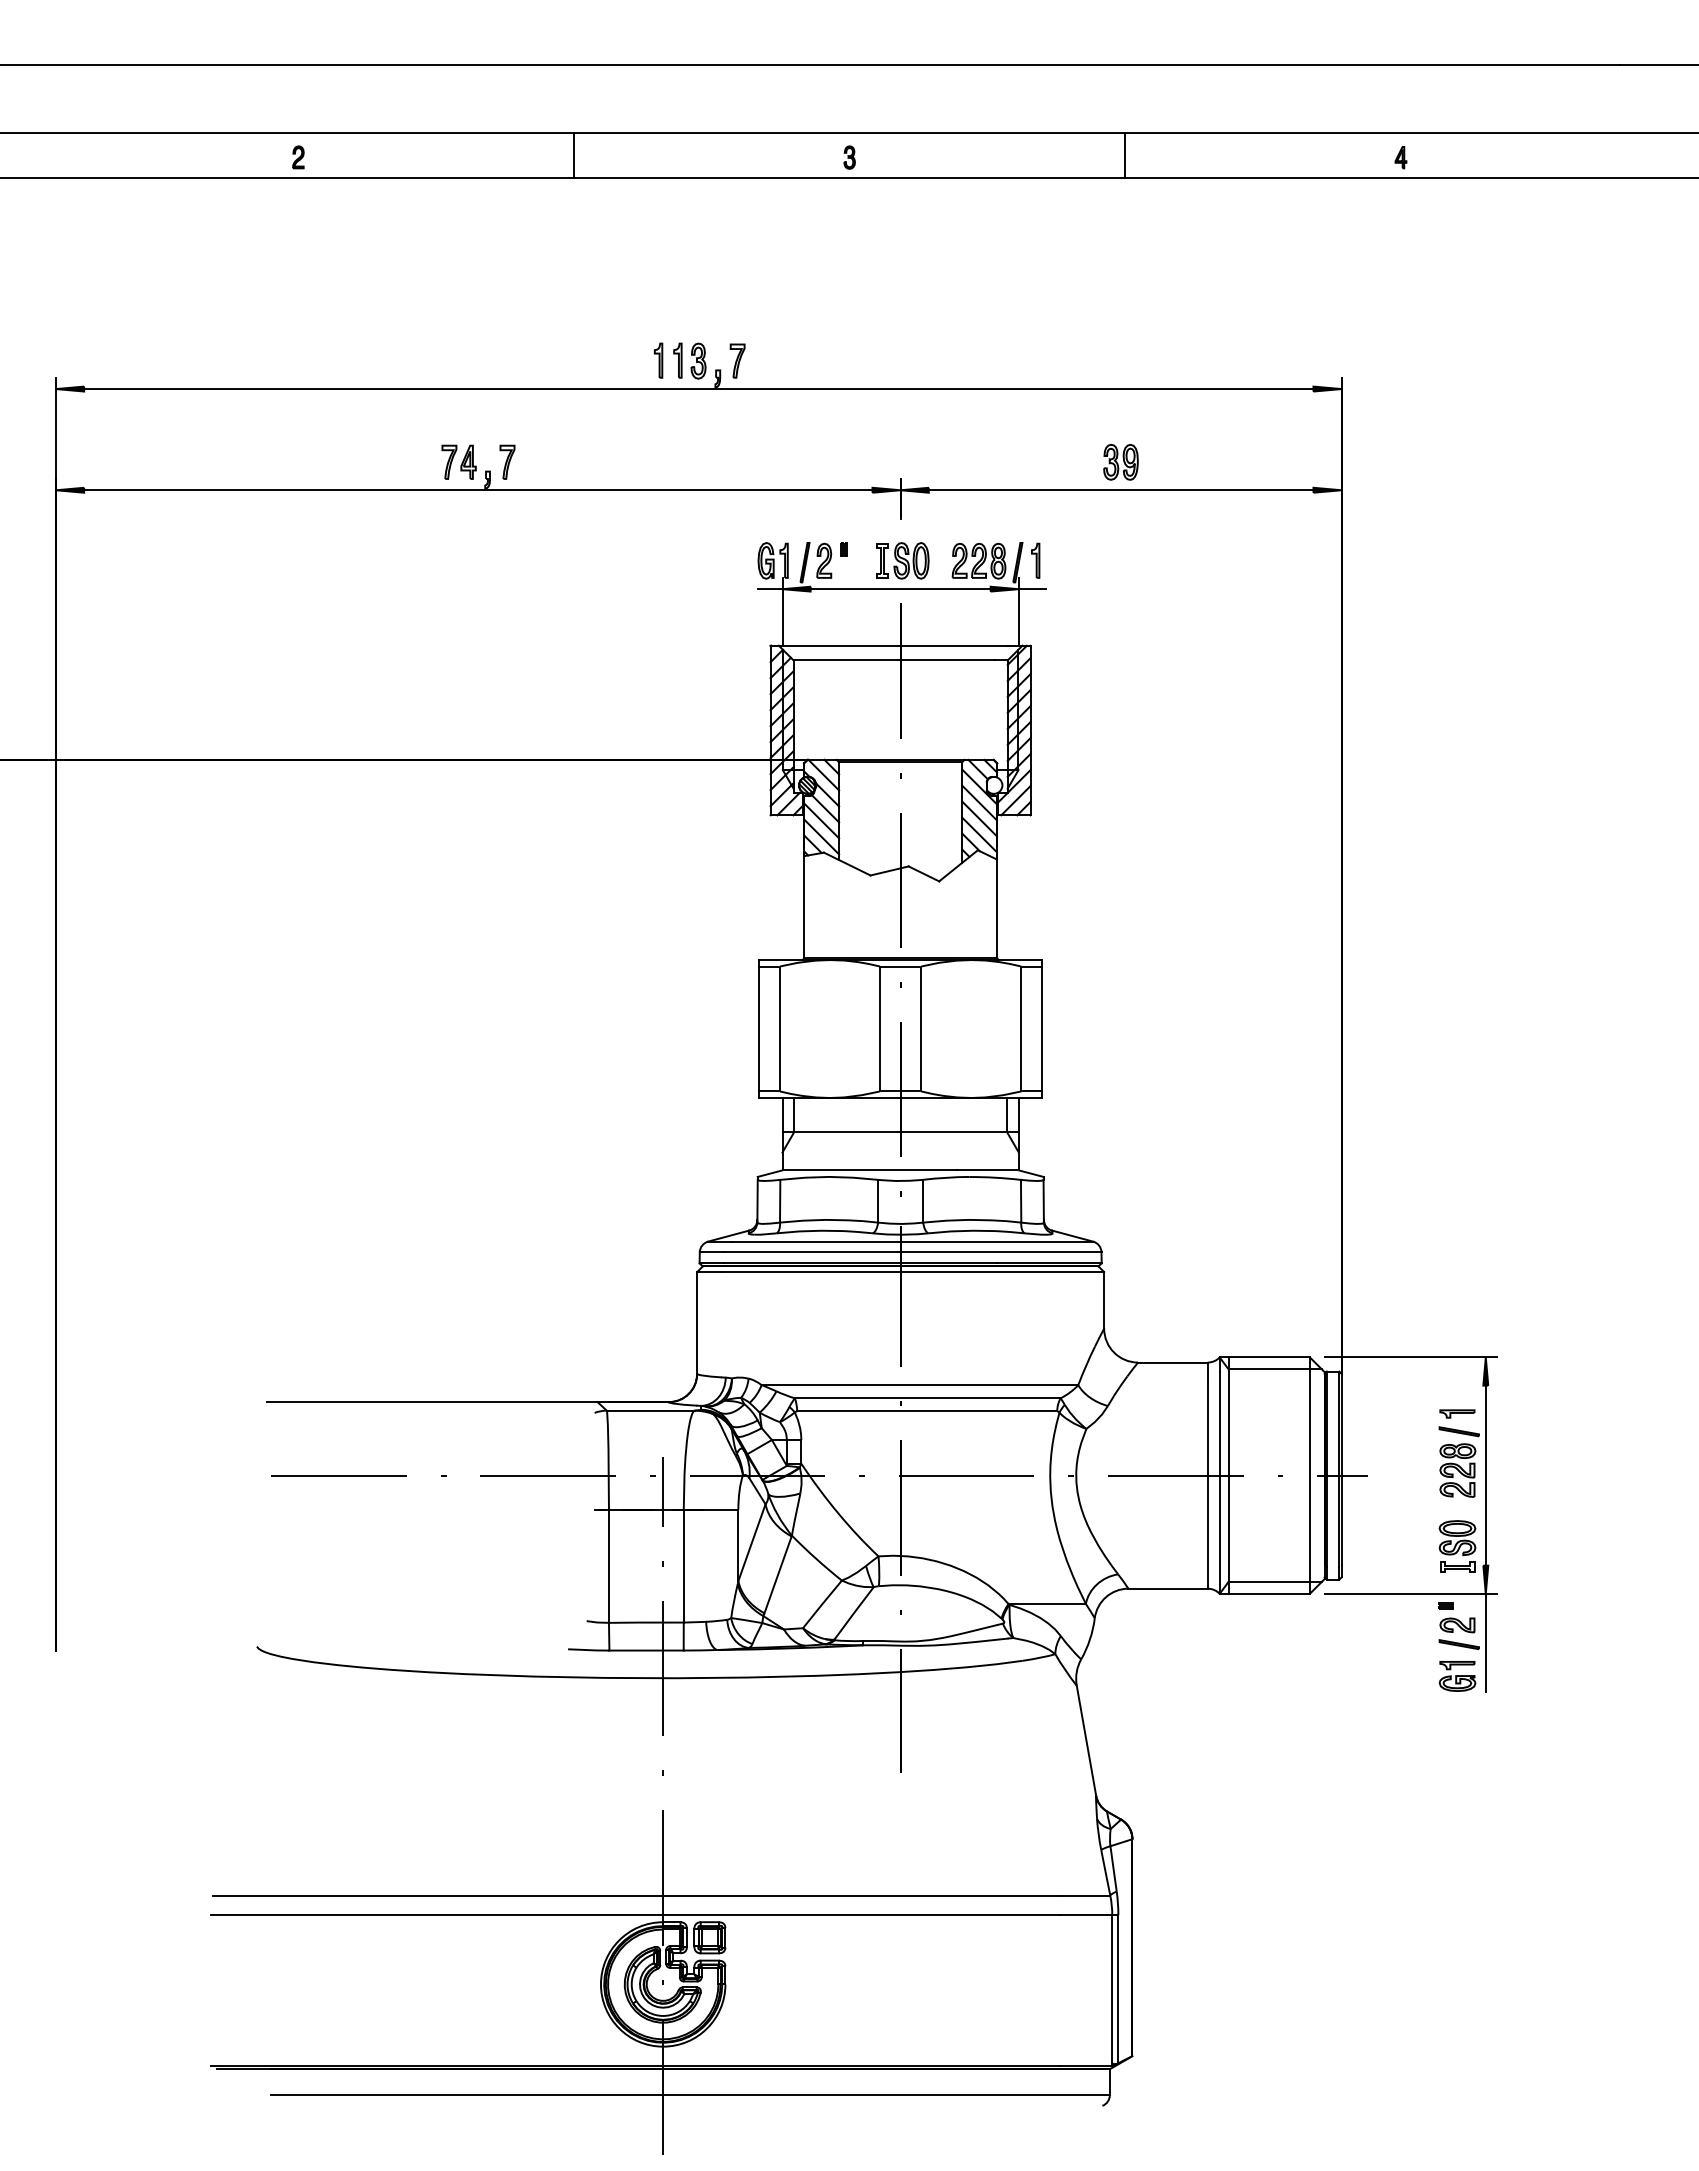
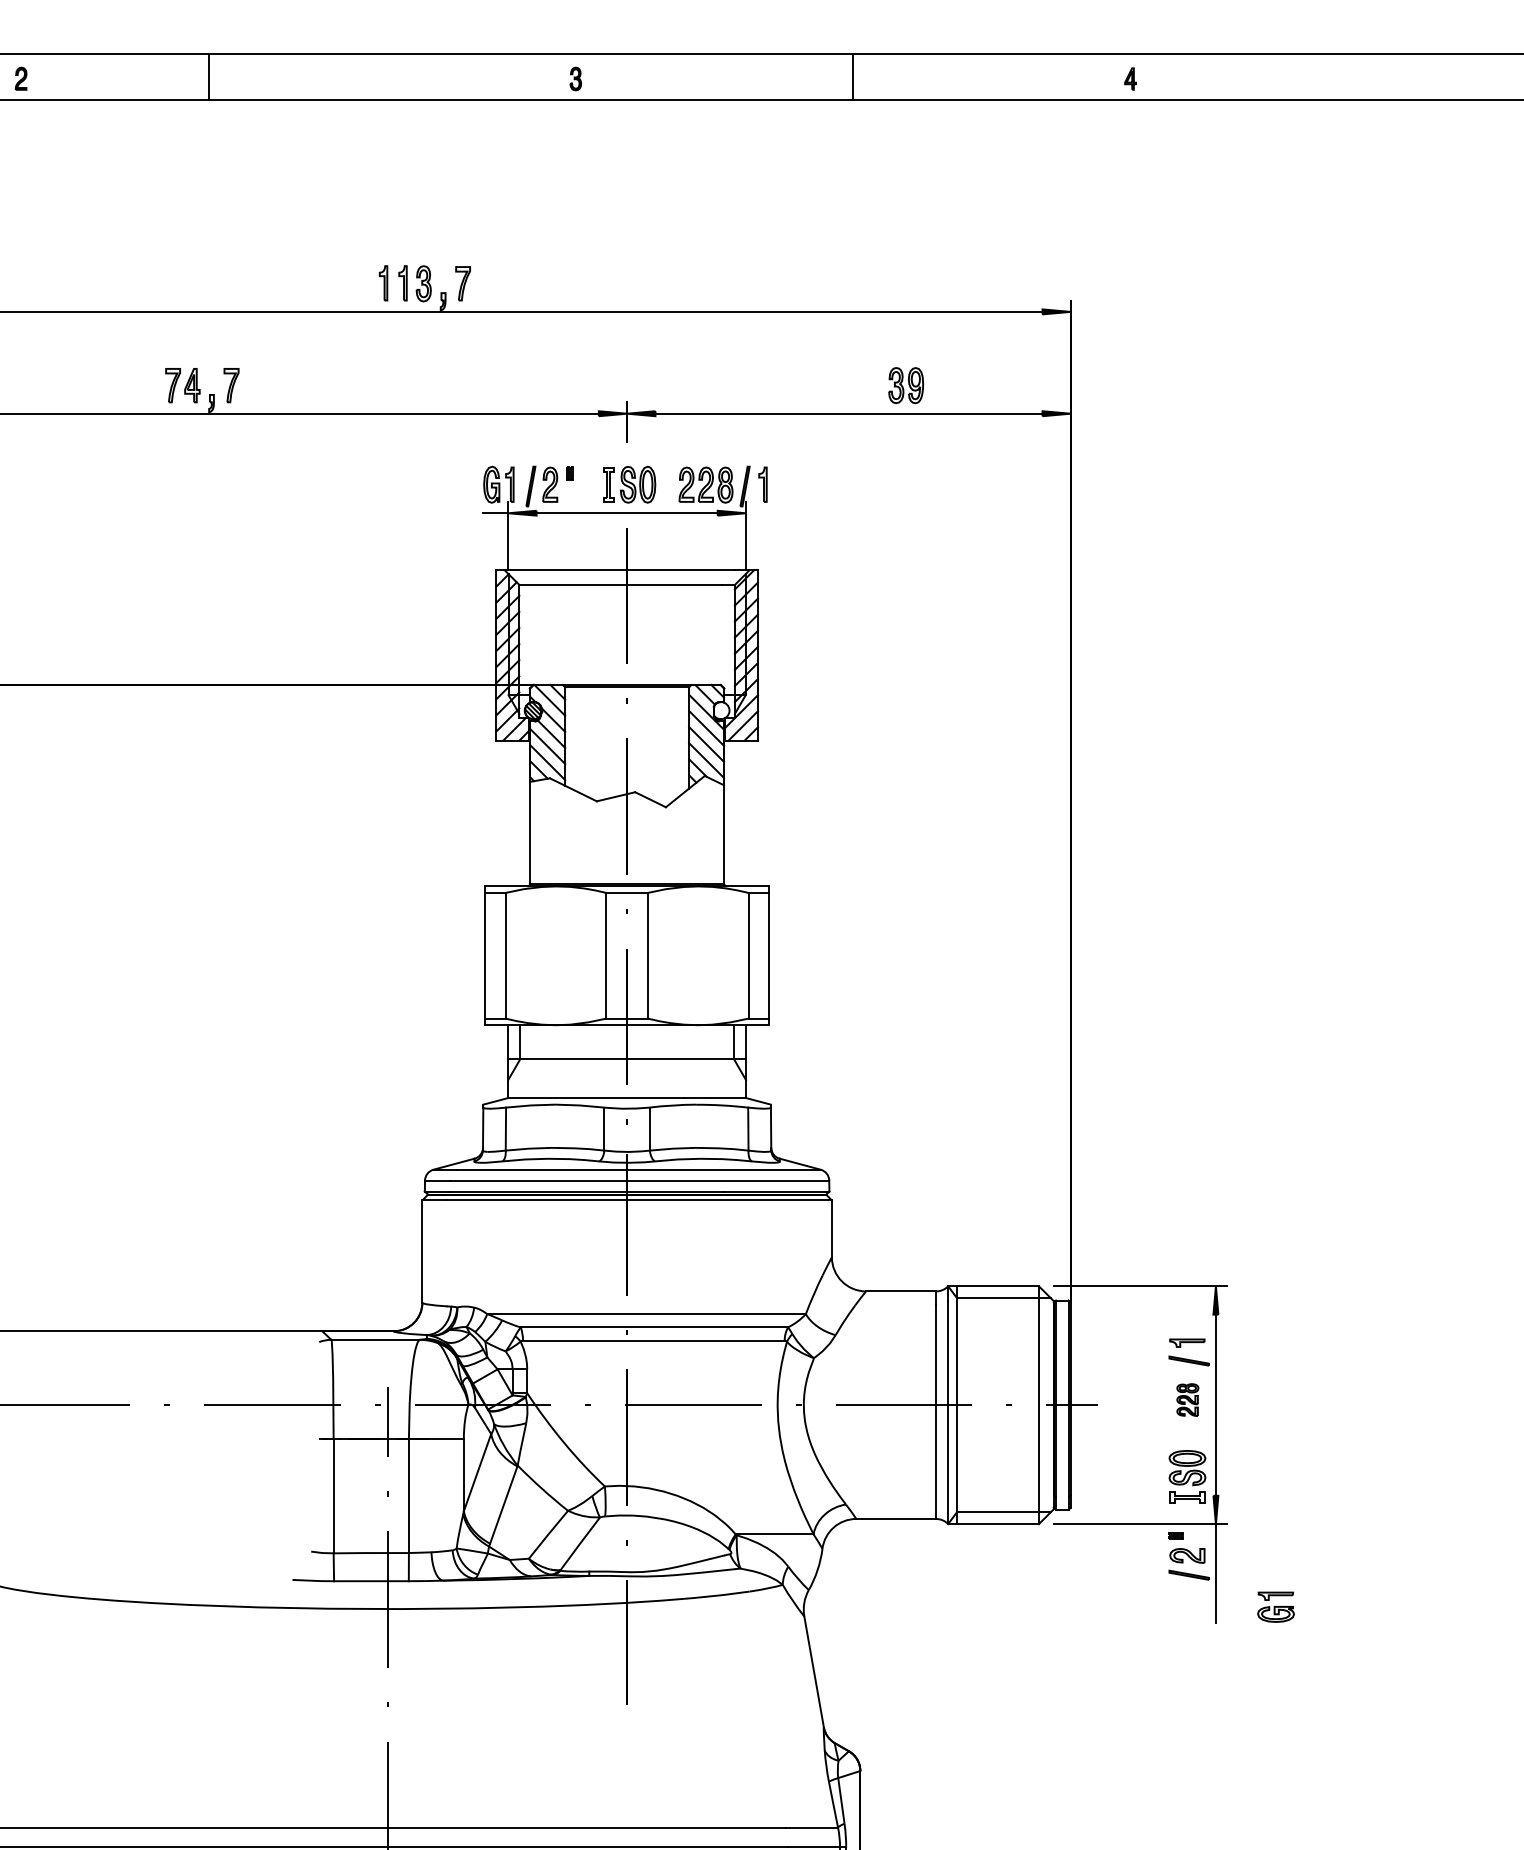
line: (573, 155) -> (208, 76), moved
part: (1120, 461) -> (905, 384), moved
line: (1032, 589) -> (759, 513), removed
part: (1457, 1470) -> (1187, 1400), size x0.6
part: (1457, 1676) -> (1275, 1607), moved

